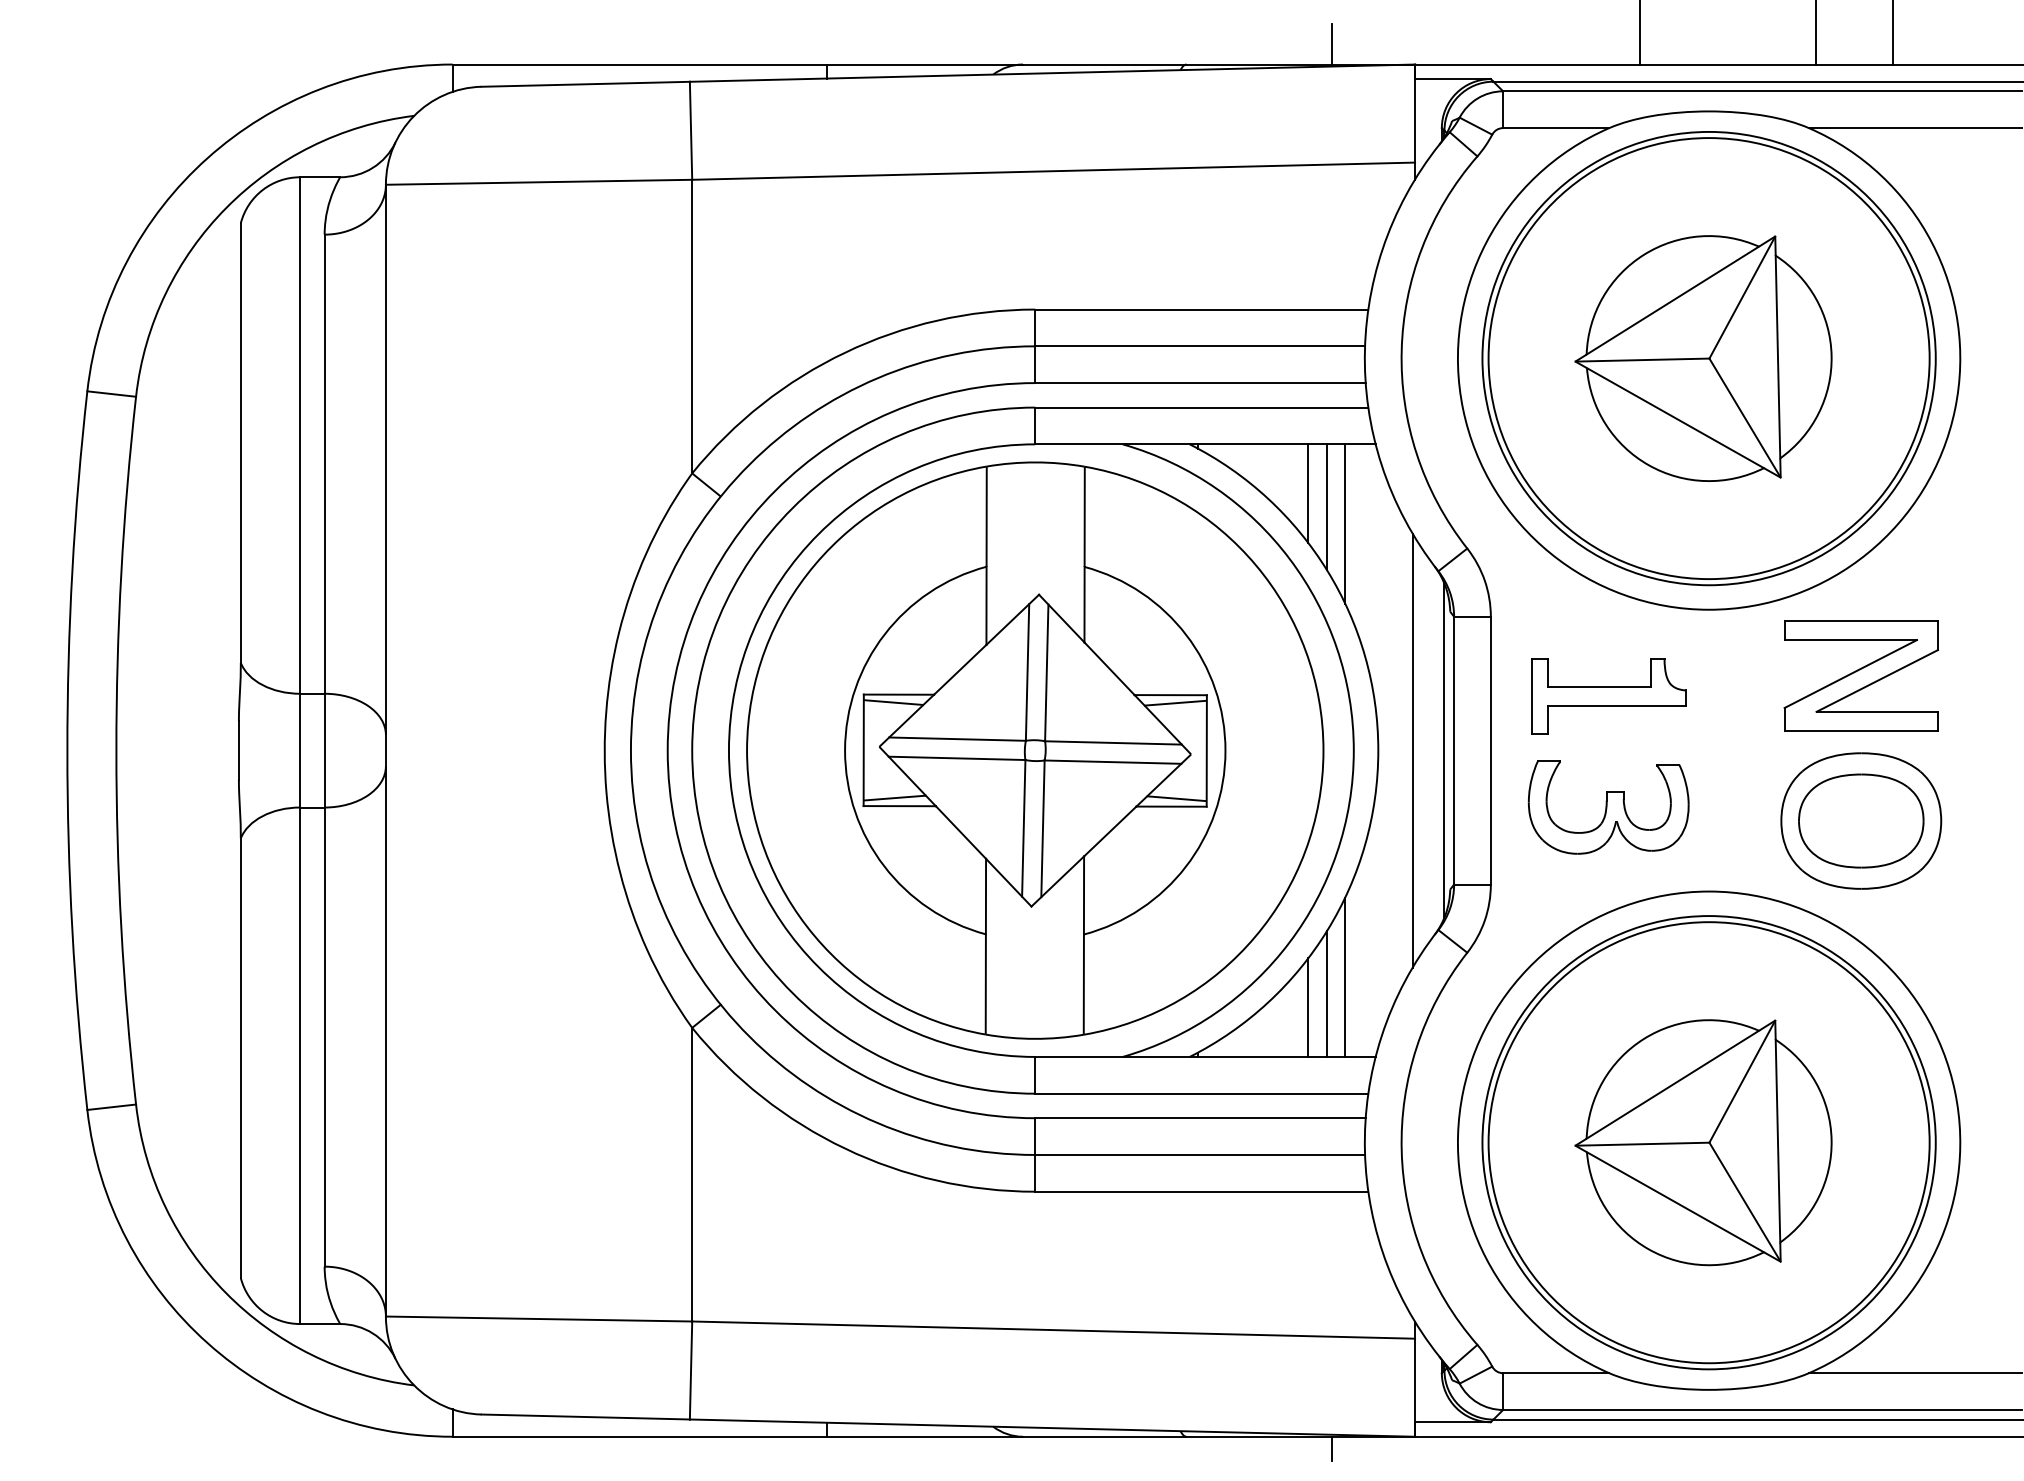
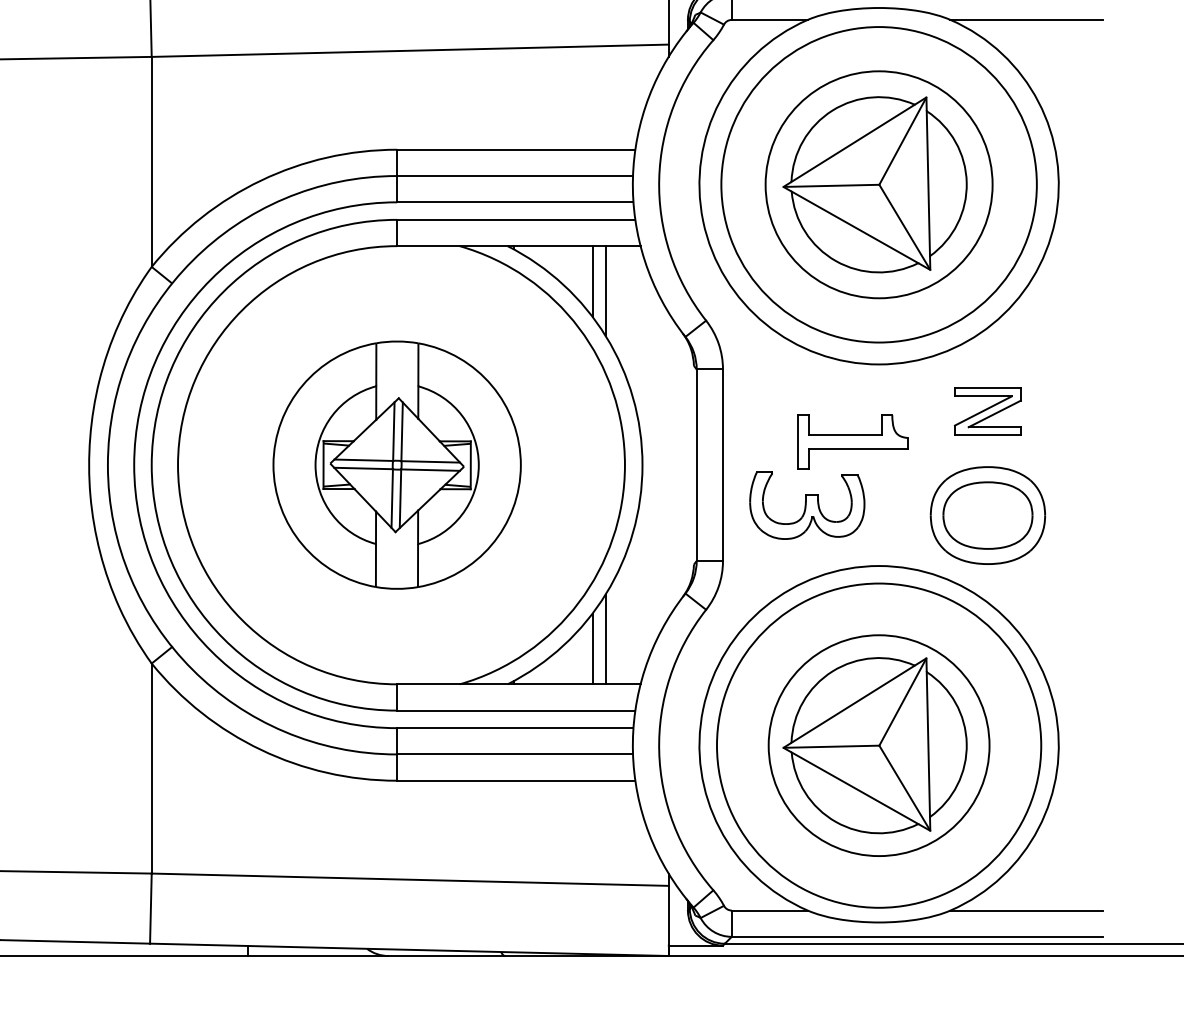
circle: (1708, 358) -> (878, 184), size x0.7
line: (1345, 523) -> (619, 302), removed
part: (1860, 675) -> (987, 411), size x0.6
part: (1608, 696) -> (852, 442), moved
part: (1035, 750) -> (397, 465), size x0.6
line: (1412, 750) -> (666, 465), removed
line: (1444, 750) -> (689, 465), removed
line: (1345, 976) -> (619, 626), removed
circle: (1708, 1142) -> (878, 745), size x0.7
line: (1331, 1448) -> (609, 964), removed

